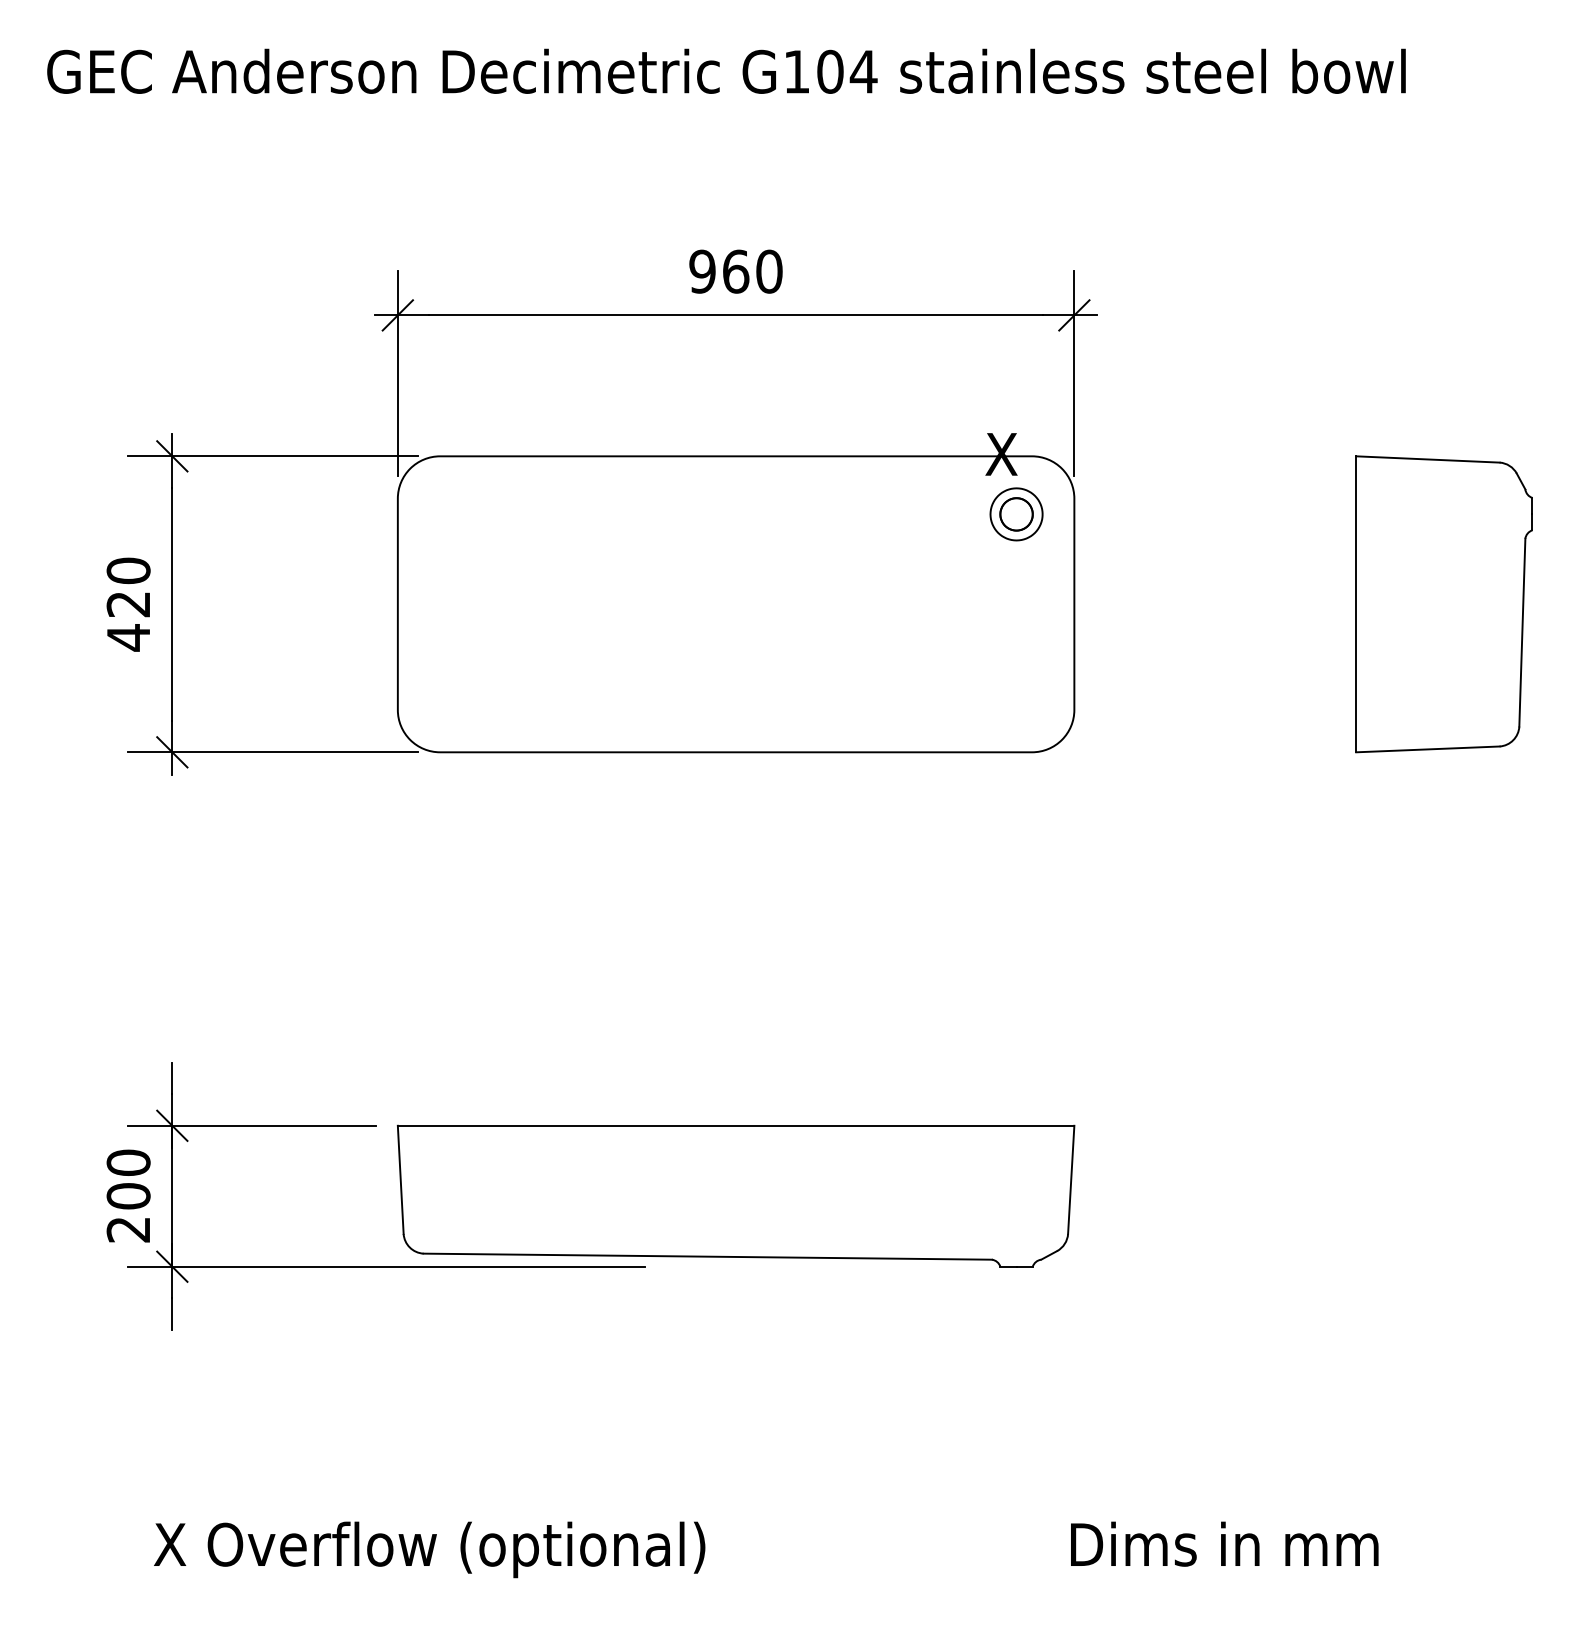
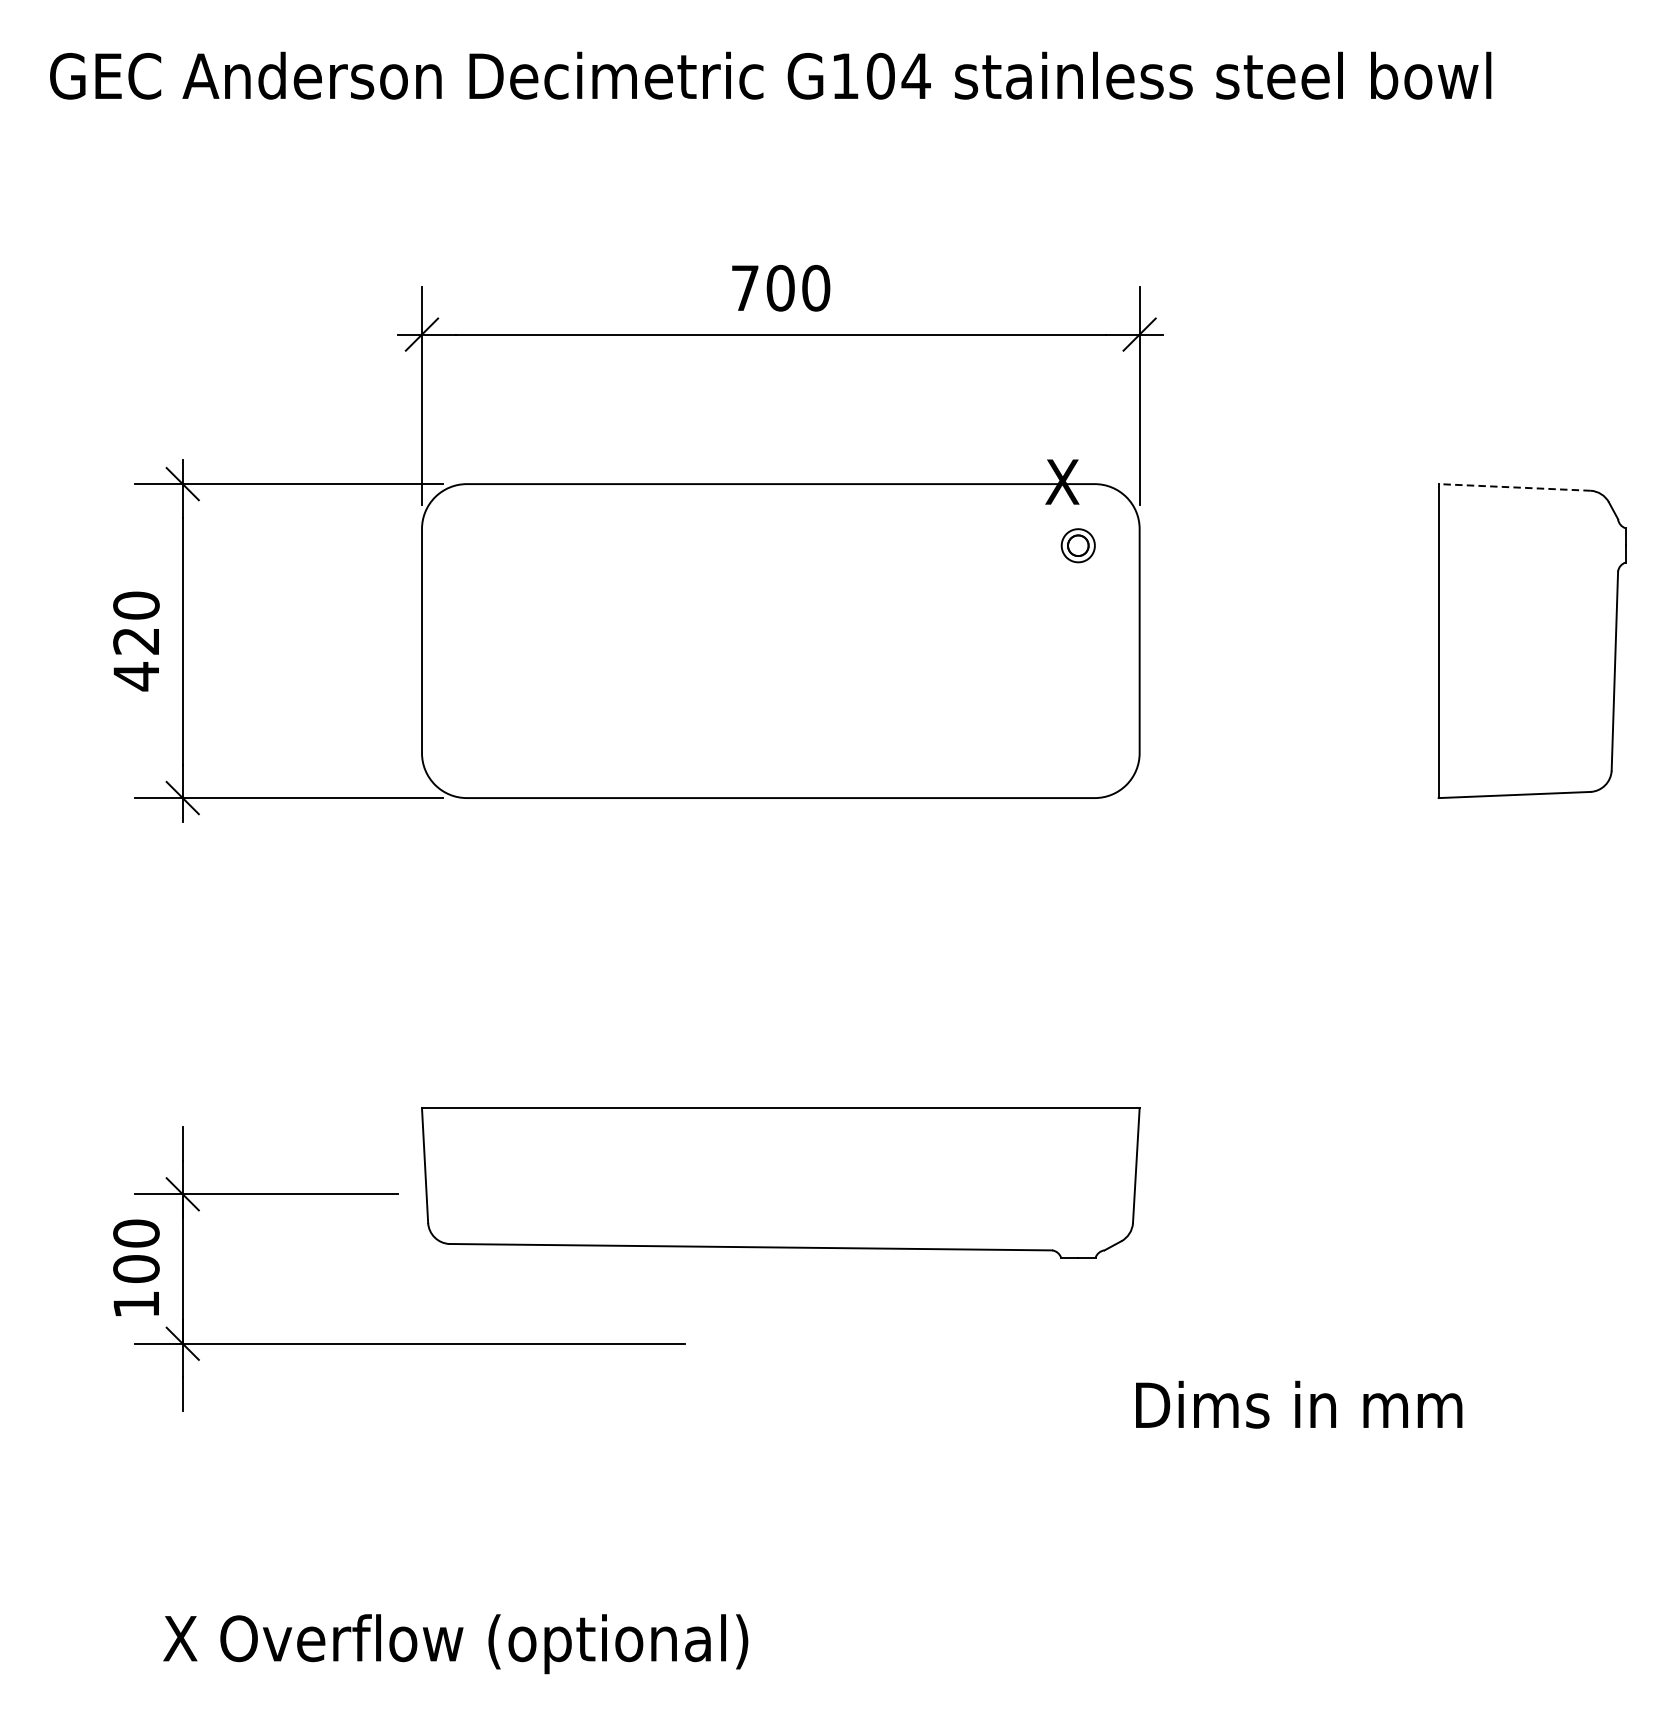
text: (719, 271) -> (763, 288), 960 -> 700
line: (1427, 459) -> (1514, 487), solid -> dashed
part: (1016, 514) -> (1078, 545), size x0.6
part: (735, 1195) -> (780, 1182), moved
text: (127, 1229) -> (135, 1304), 200 -> 100
text: (1224, 1543) -> (1298, 1404), moved

